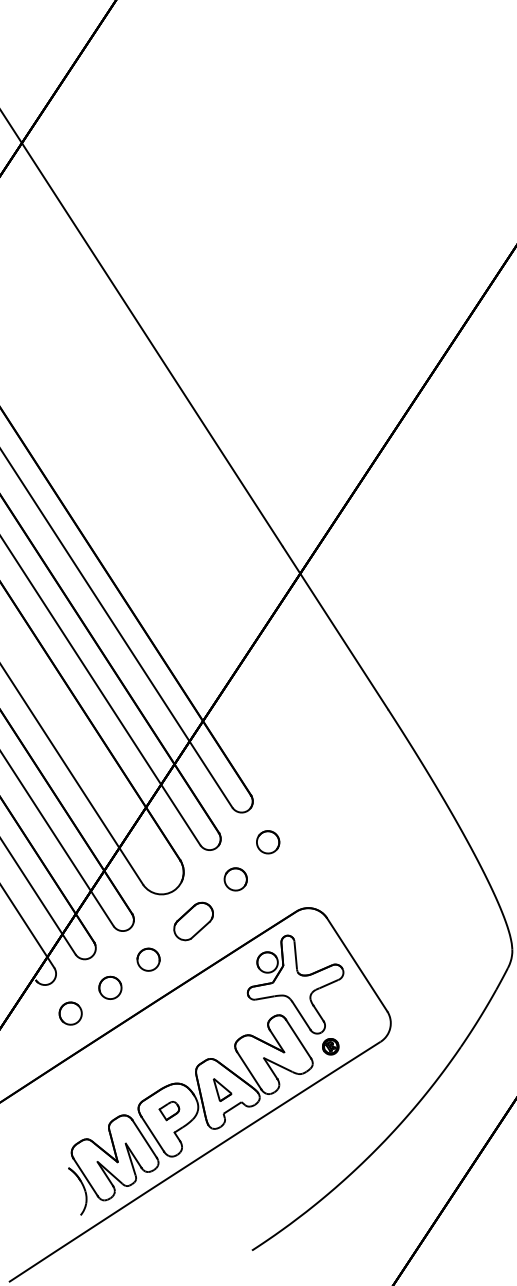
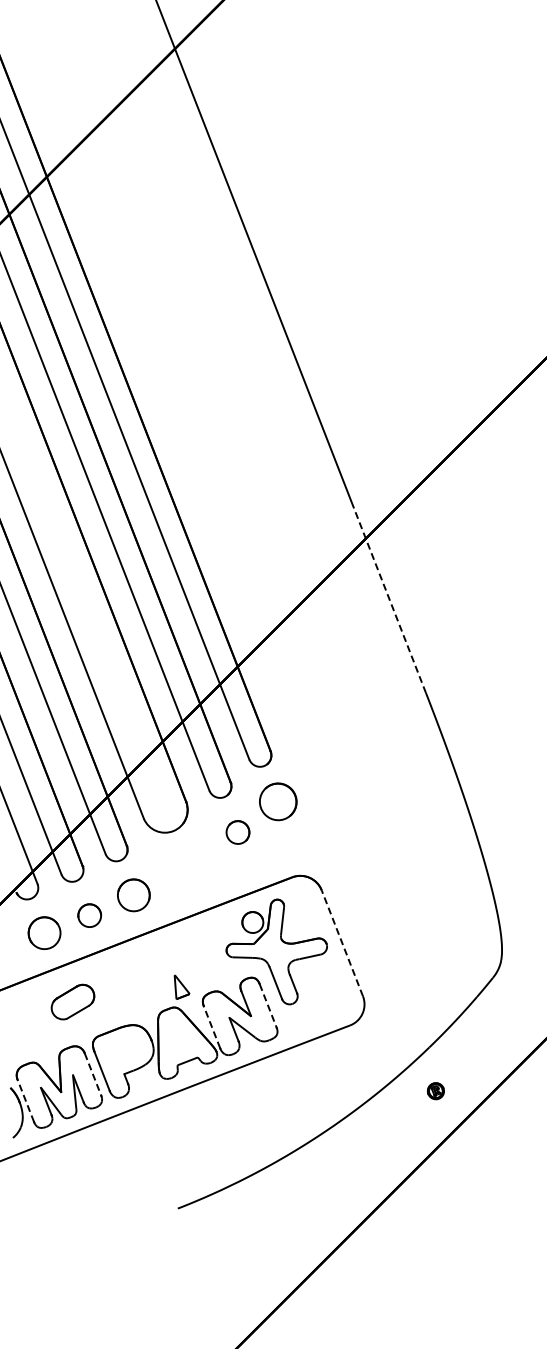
line: (335, 628) -> (389, 600), solid -> dashed
part: (267, 842) -> (277, 801), size x1.6
part: (193, 921) -> (72, 1001), moved
part: (148, 959) -> (133, 894), size x1.4
line: (357, 964) -> (342, 943), solid -> dashed
part: (70, 1013) -> (44, 933), size x1.4
line: (299, 1039) -> (268, 1006), solid -> dashed
part: (330, 1047) -> (435, 1091), moved
line: (248, 1069) -> (211, 1026), solid -> dashed
part: (222, 1088) -> (181, 986), moved
part: (169, 1111) -> (123, 1051), removed
line: (145, 1138) -> (93, 1074), solid -> dashed
line: (85, 1177) -> (25, 1100), solid -> dashed

